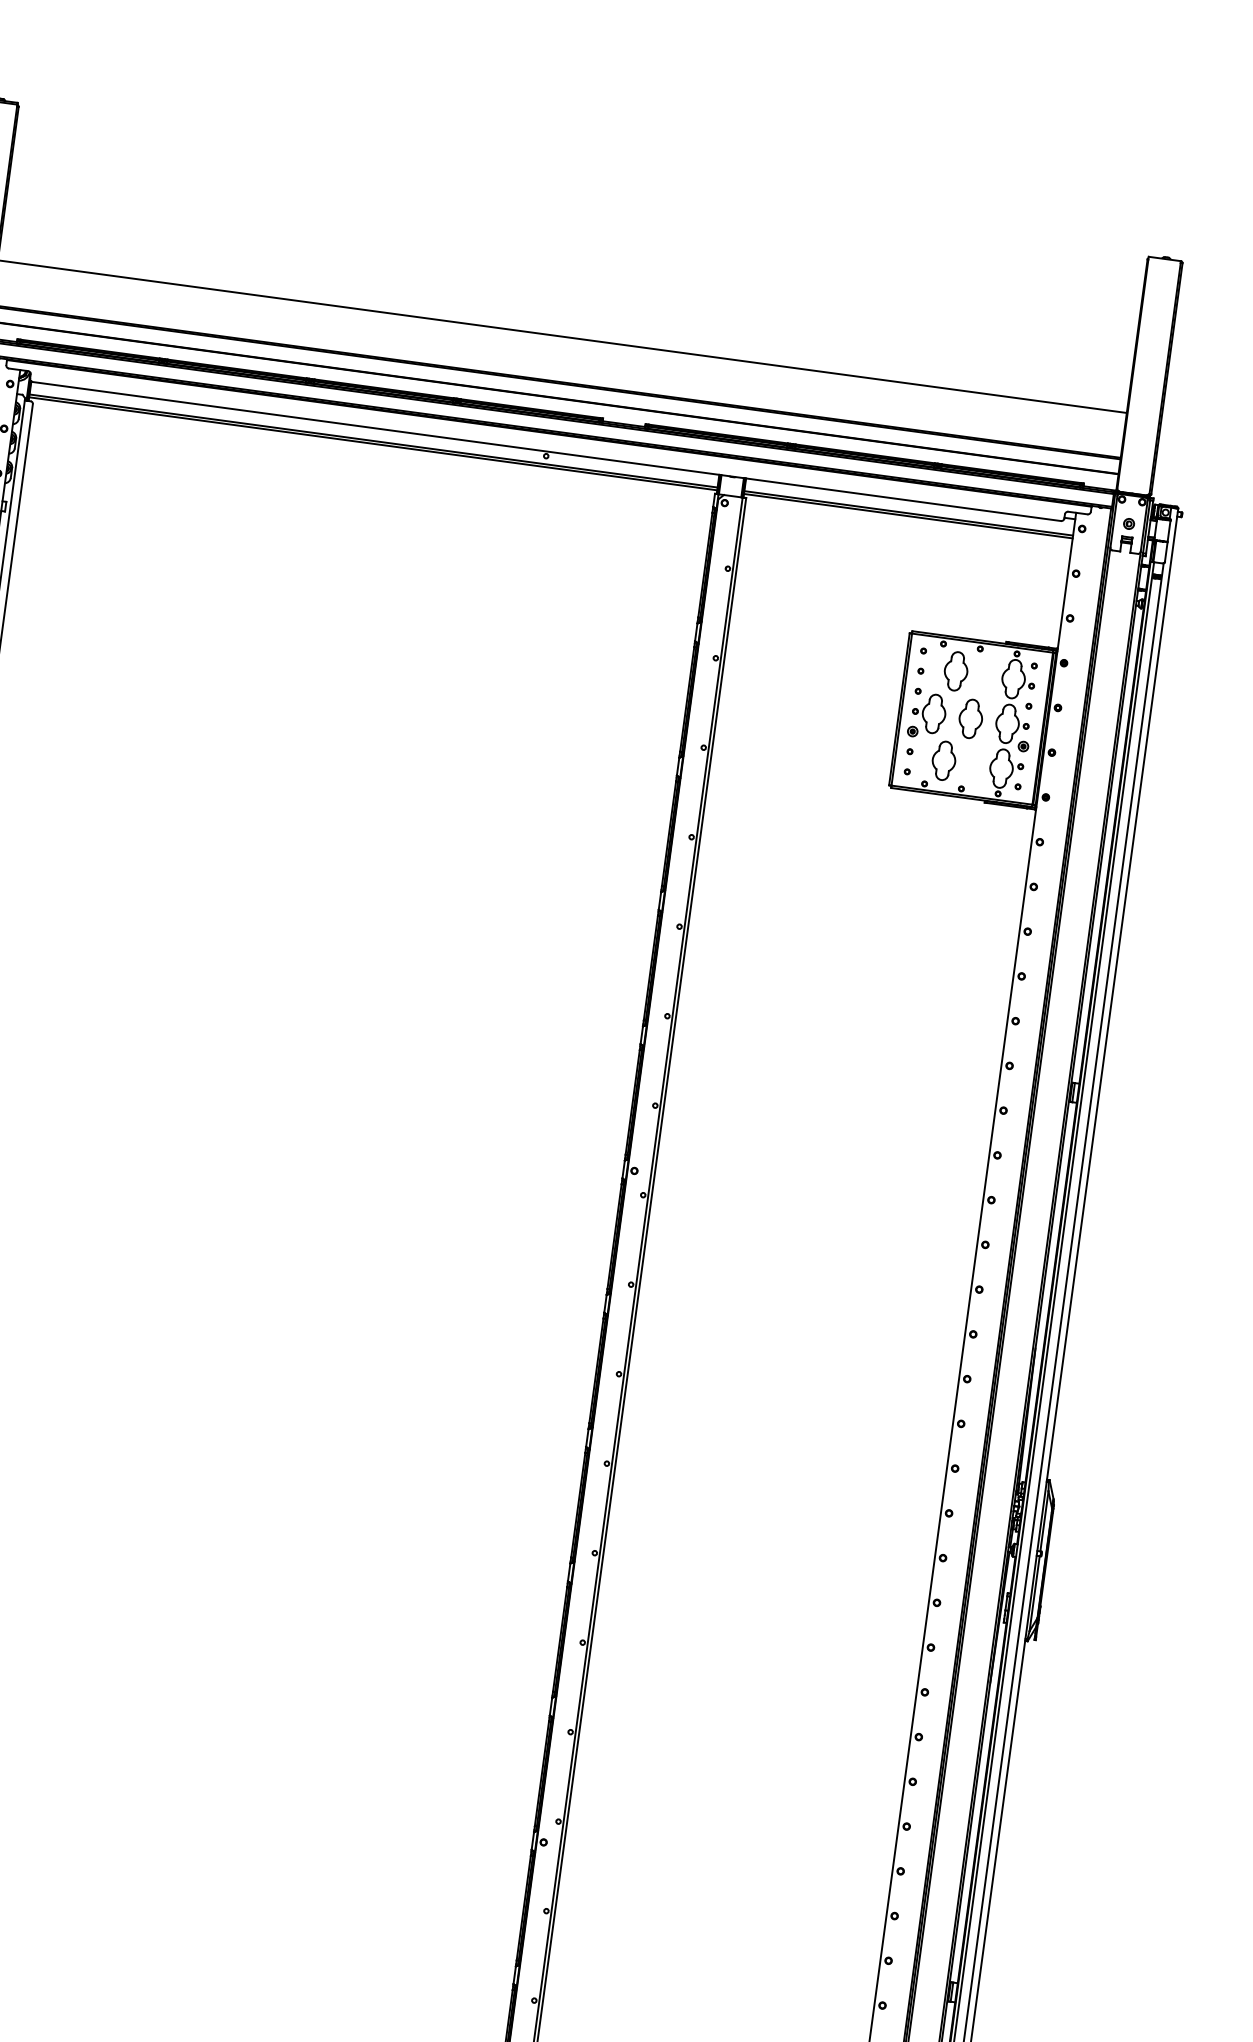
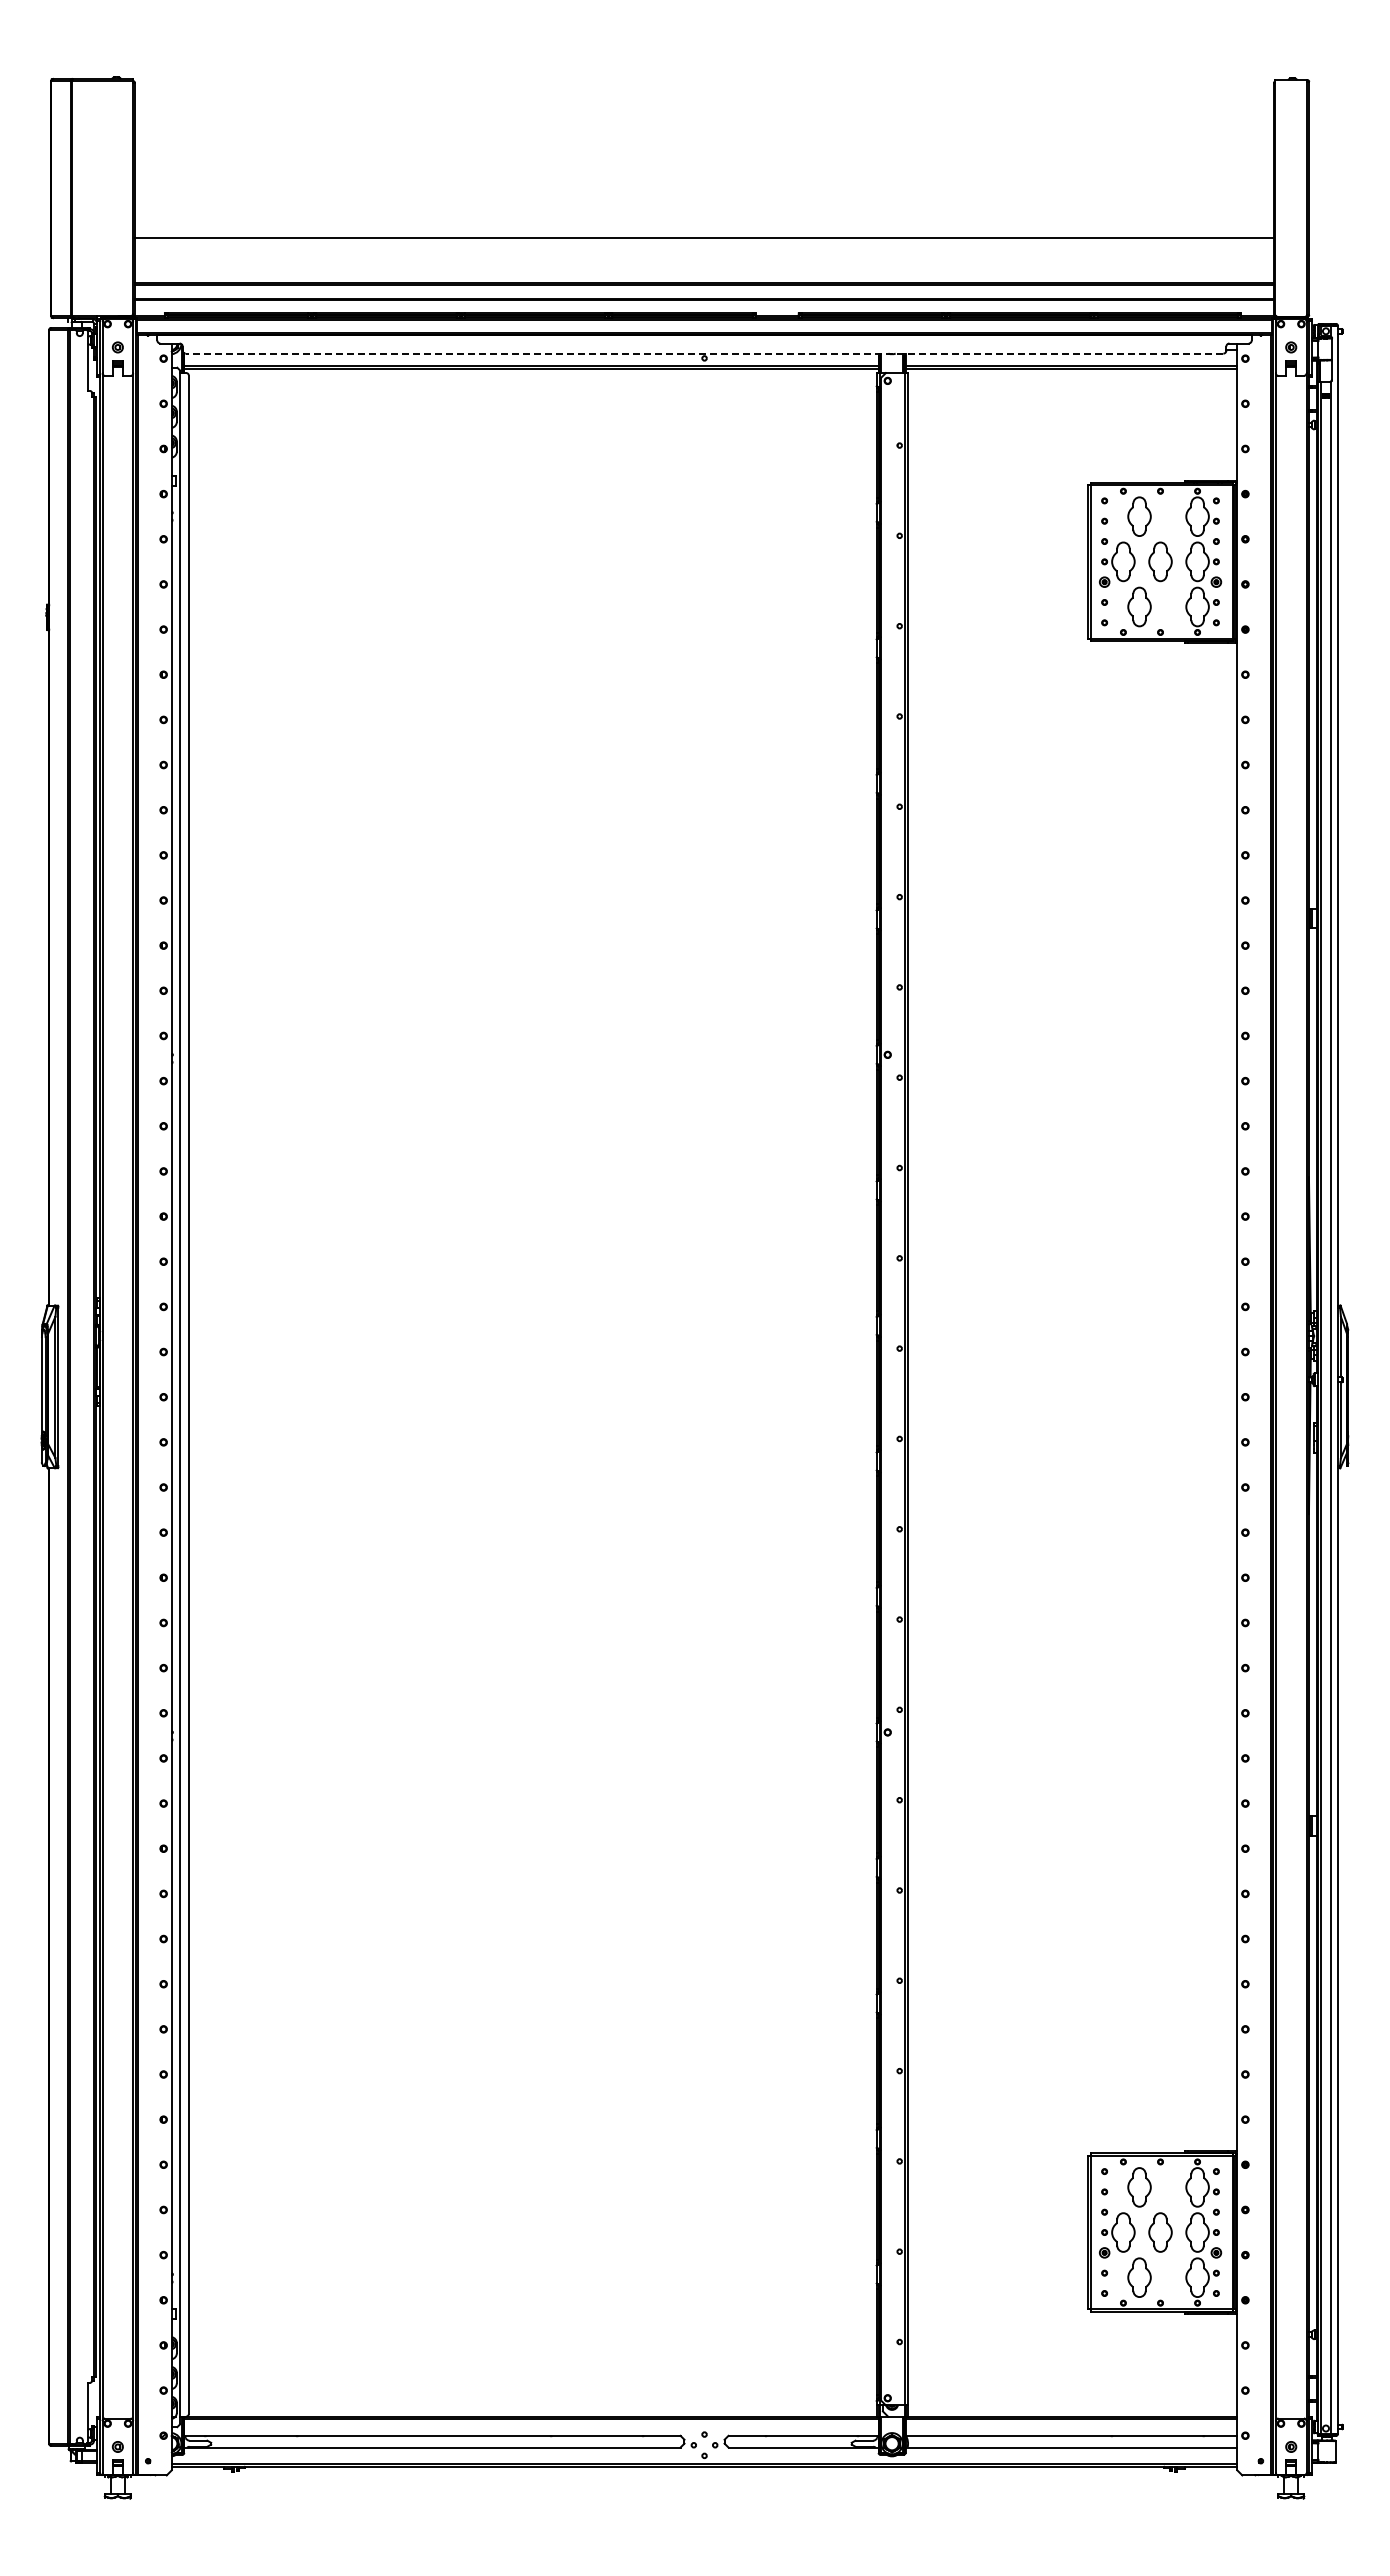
line: (546, 451) -> (704, 353), solid -> dashed

